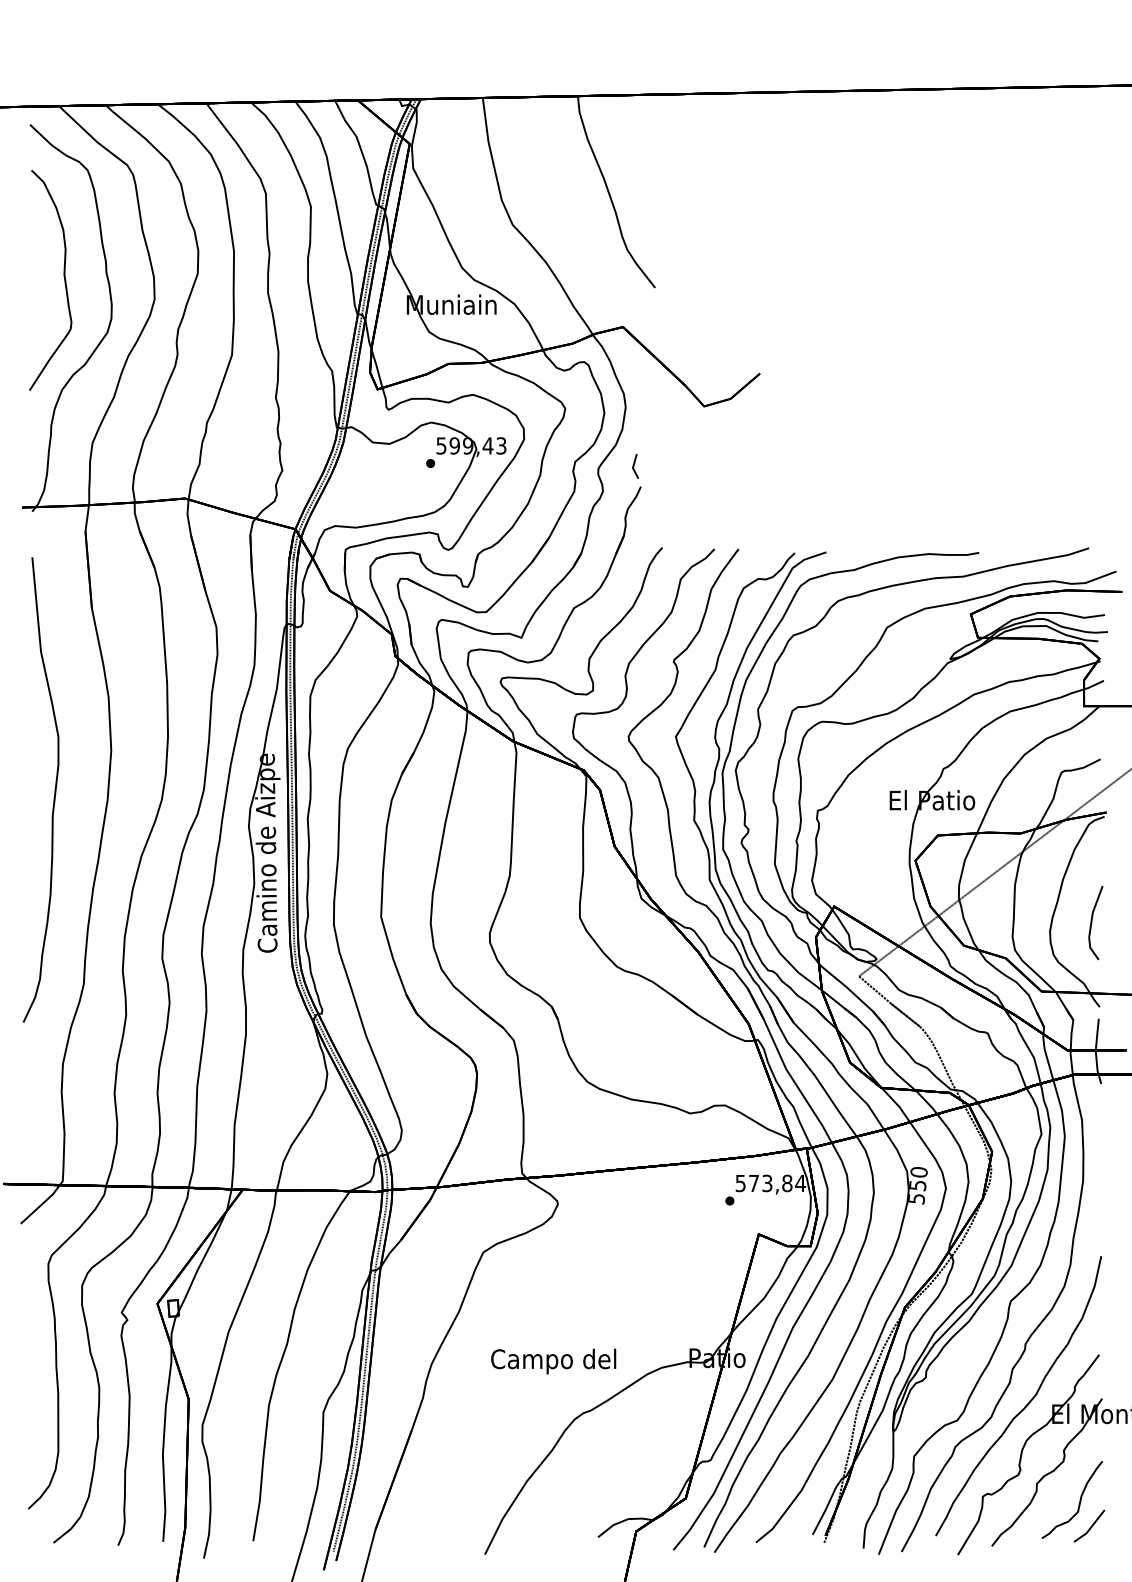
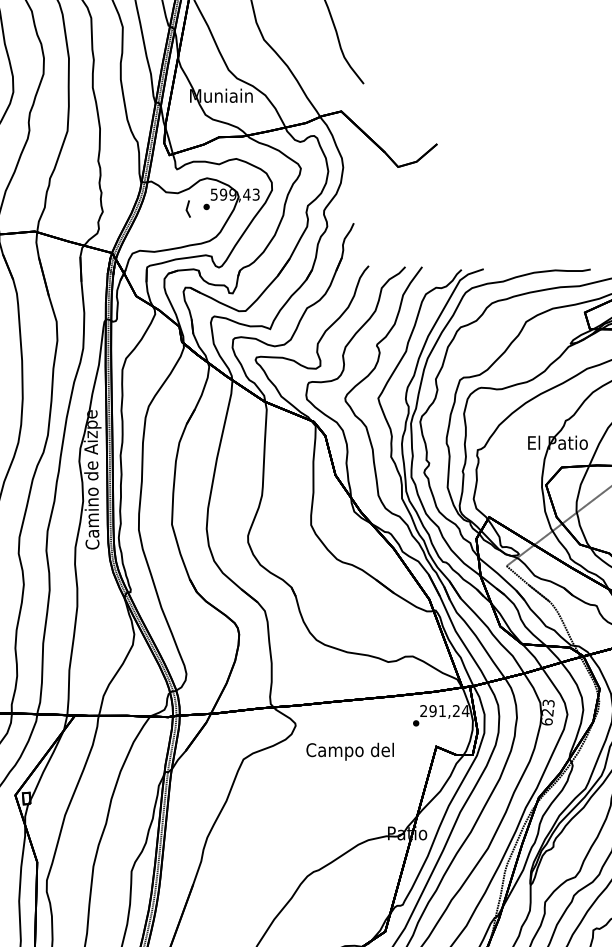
line: (634, 466) -> (187, 209), moved
text: (763, 1183) -> (439, 711), 573,84 -> 291,24
text: (917, 1185) -> (547, 712), 550 -> 623
text: (553, 1361) -> (350, 751), moved

